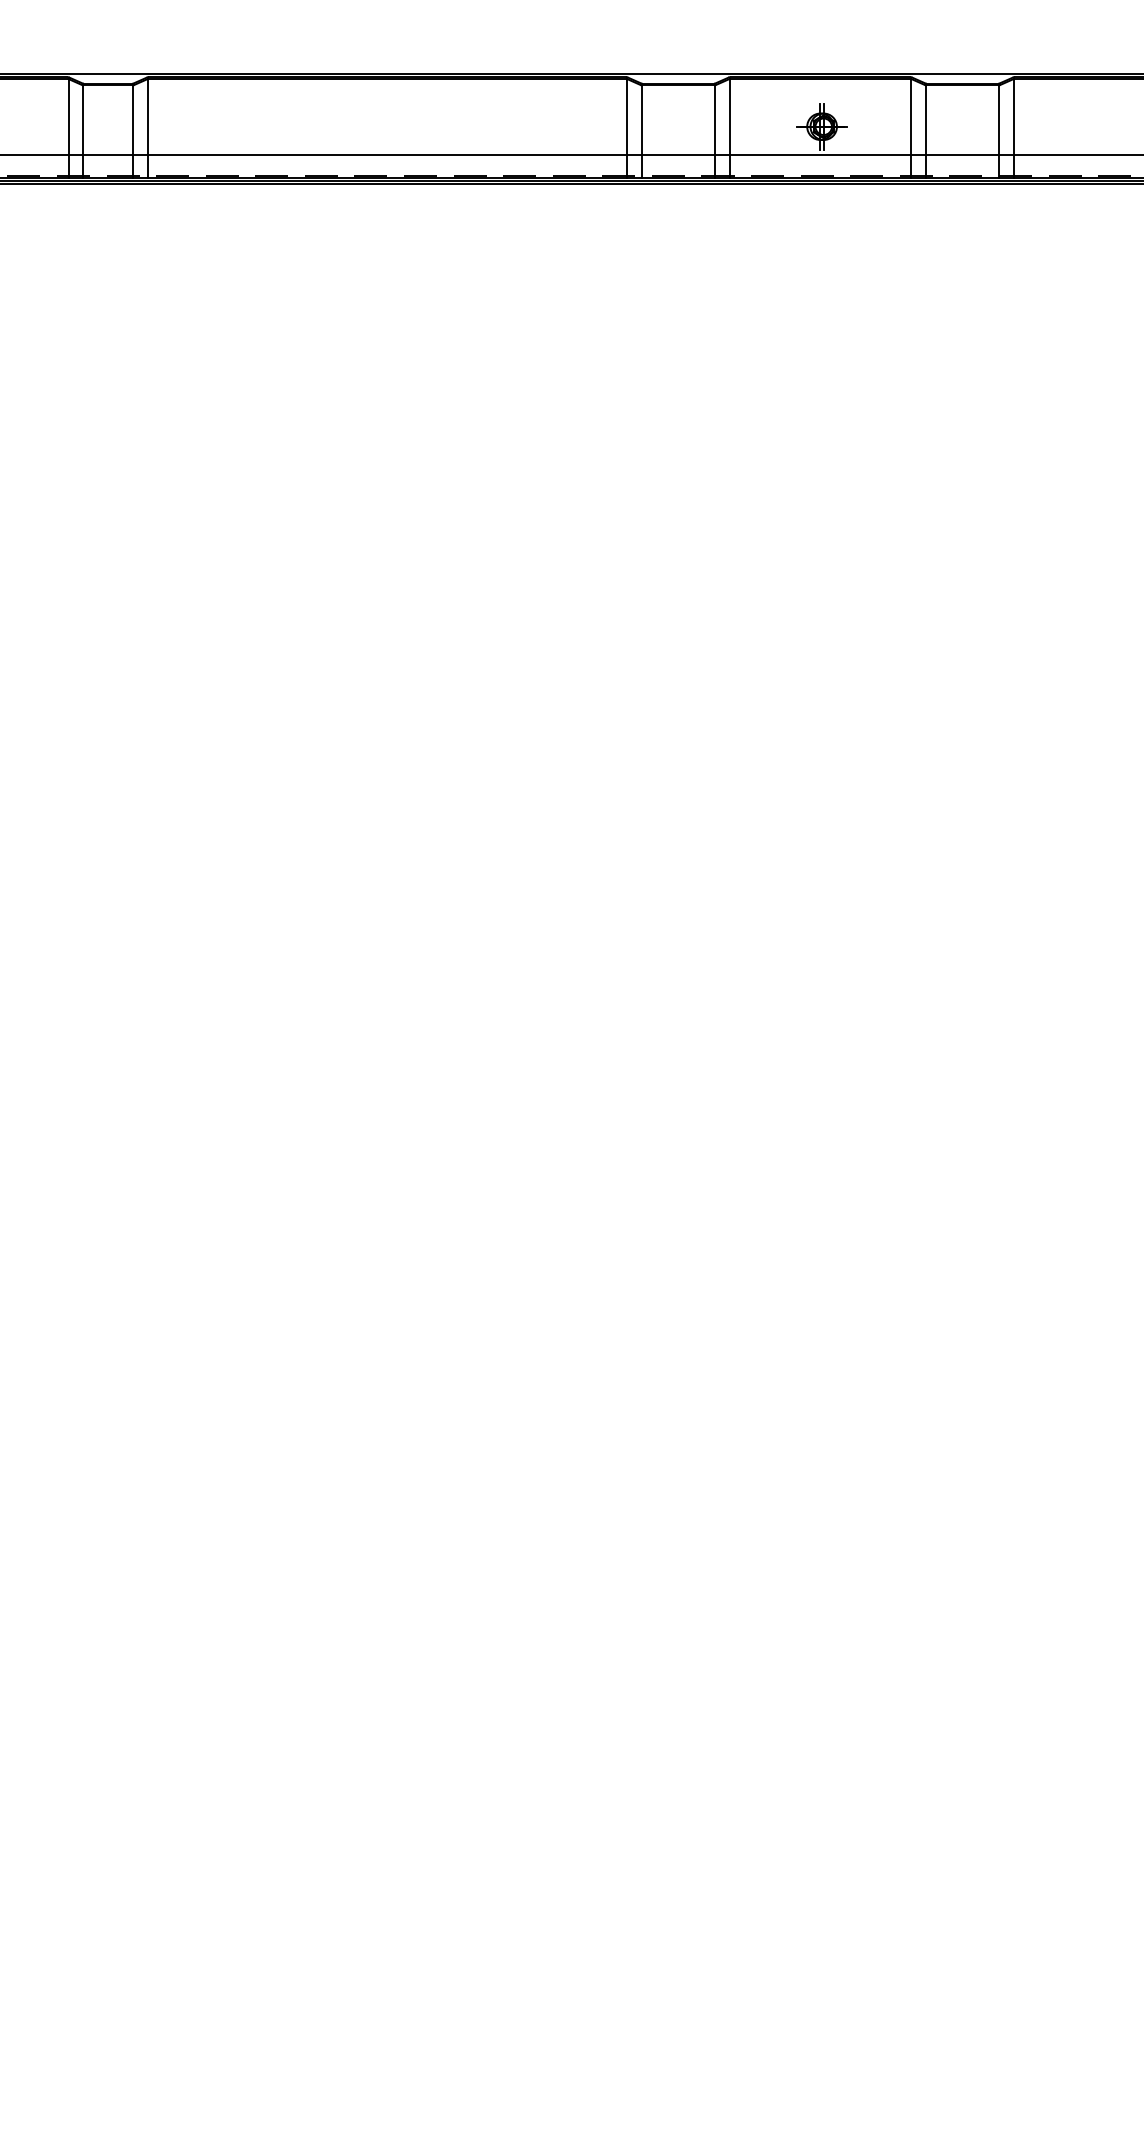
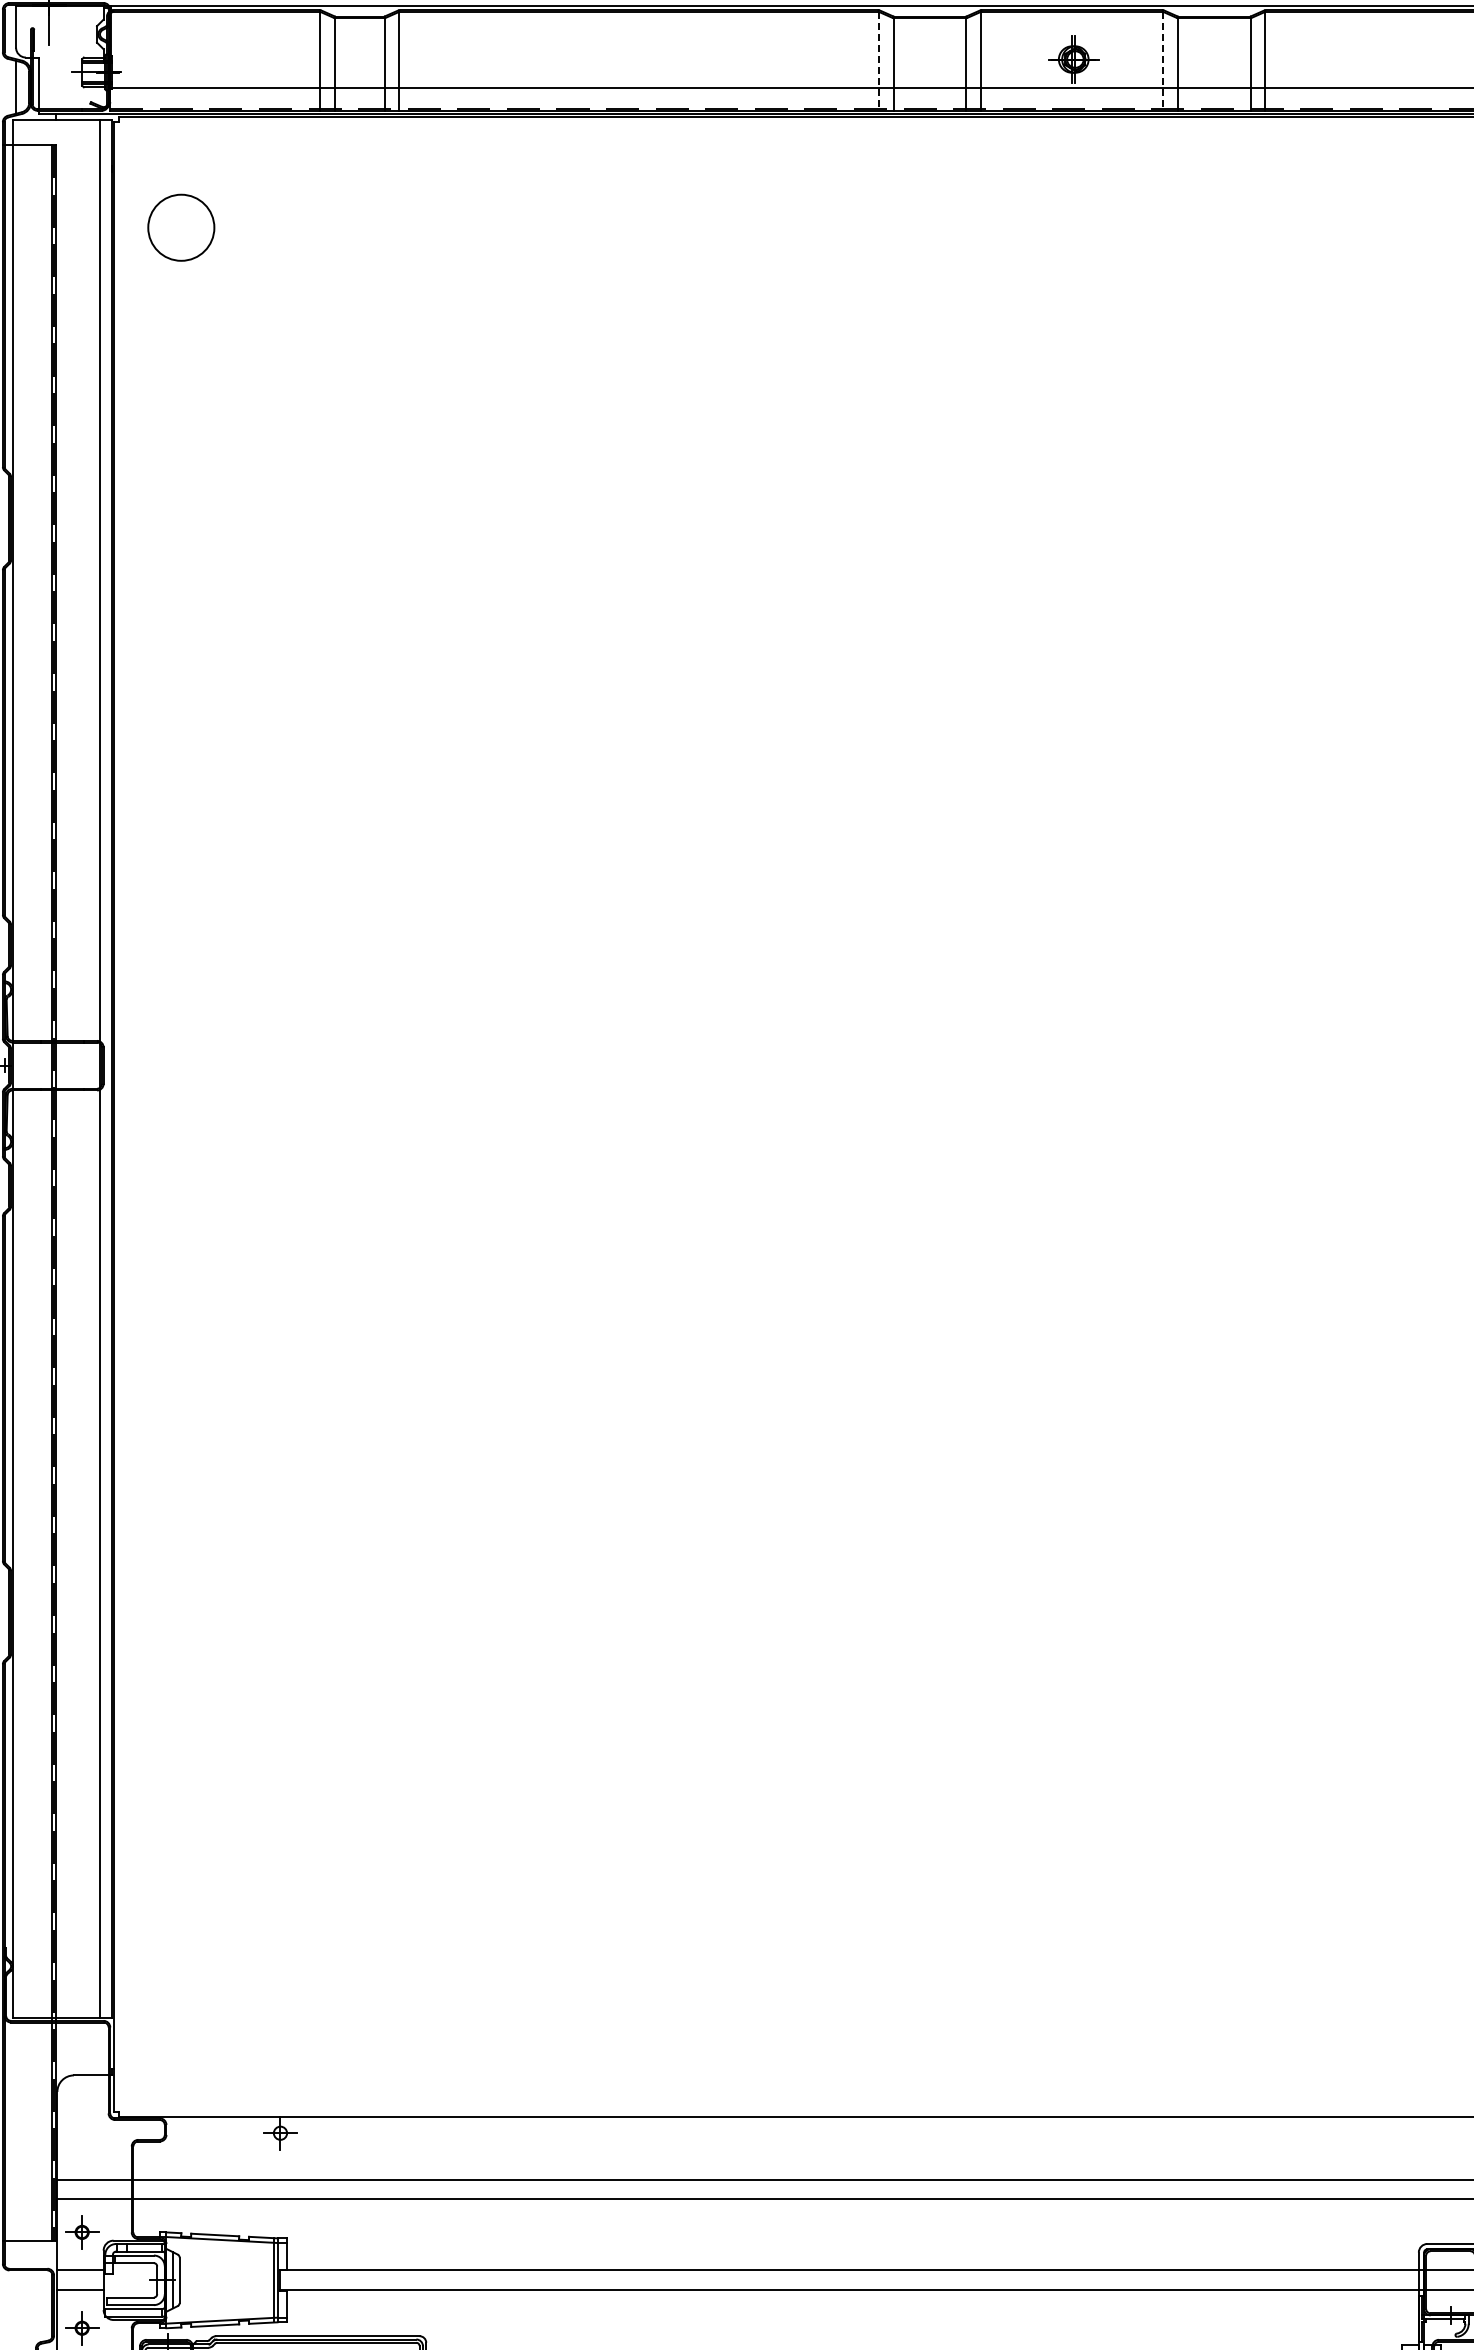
line: (626, 128) -> (878, 61), solid -> dashed
line: (910, 128) -> (1162, 61), solid -> dashed

